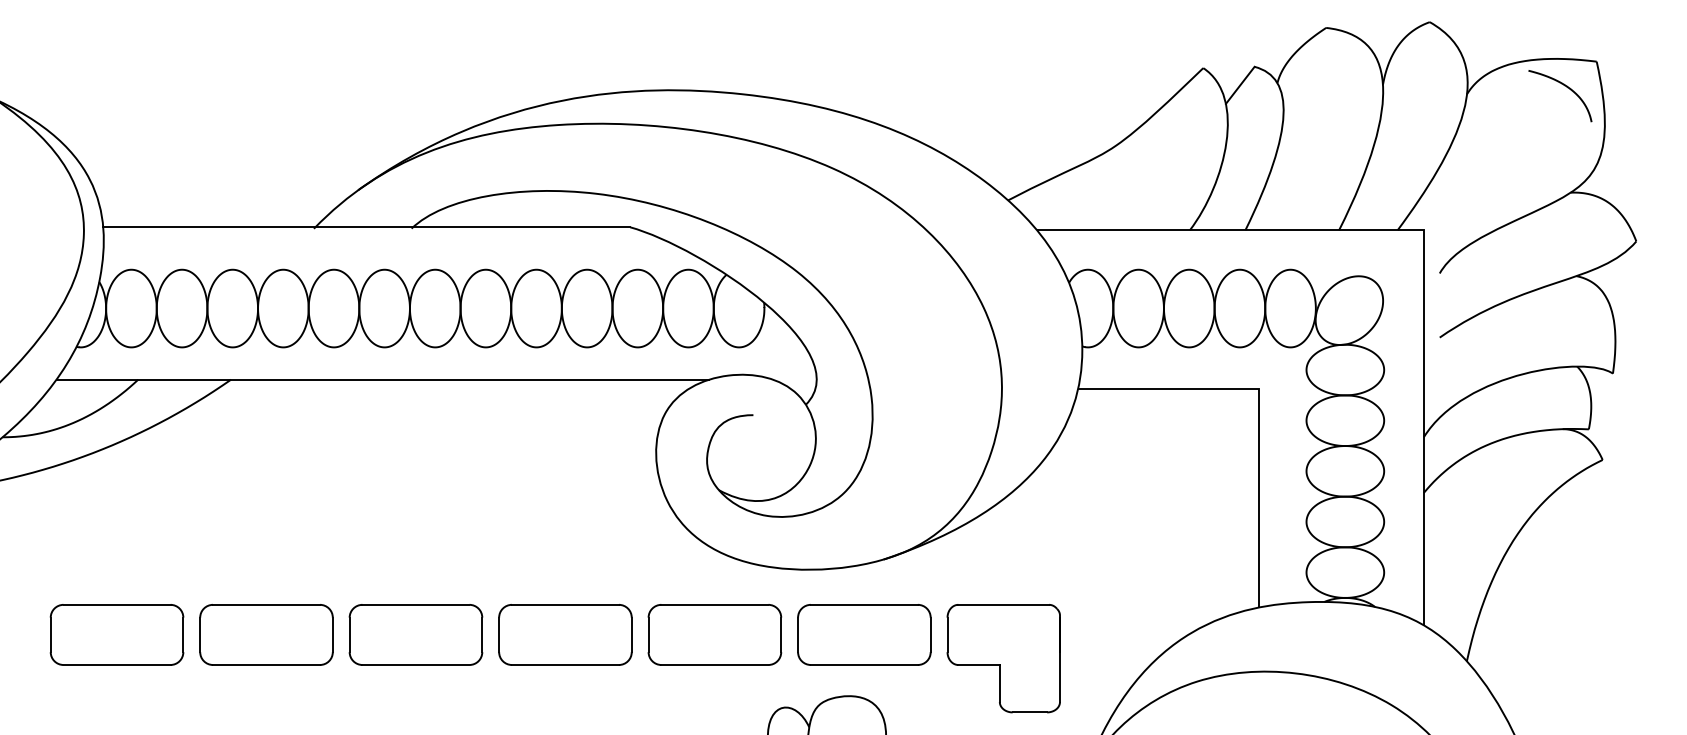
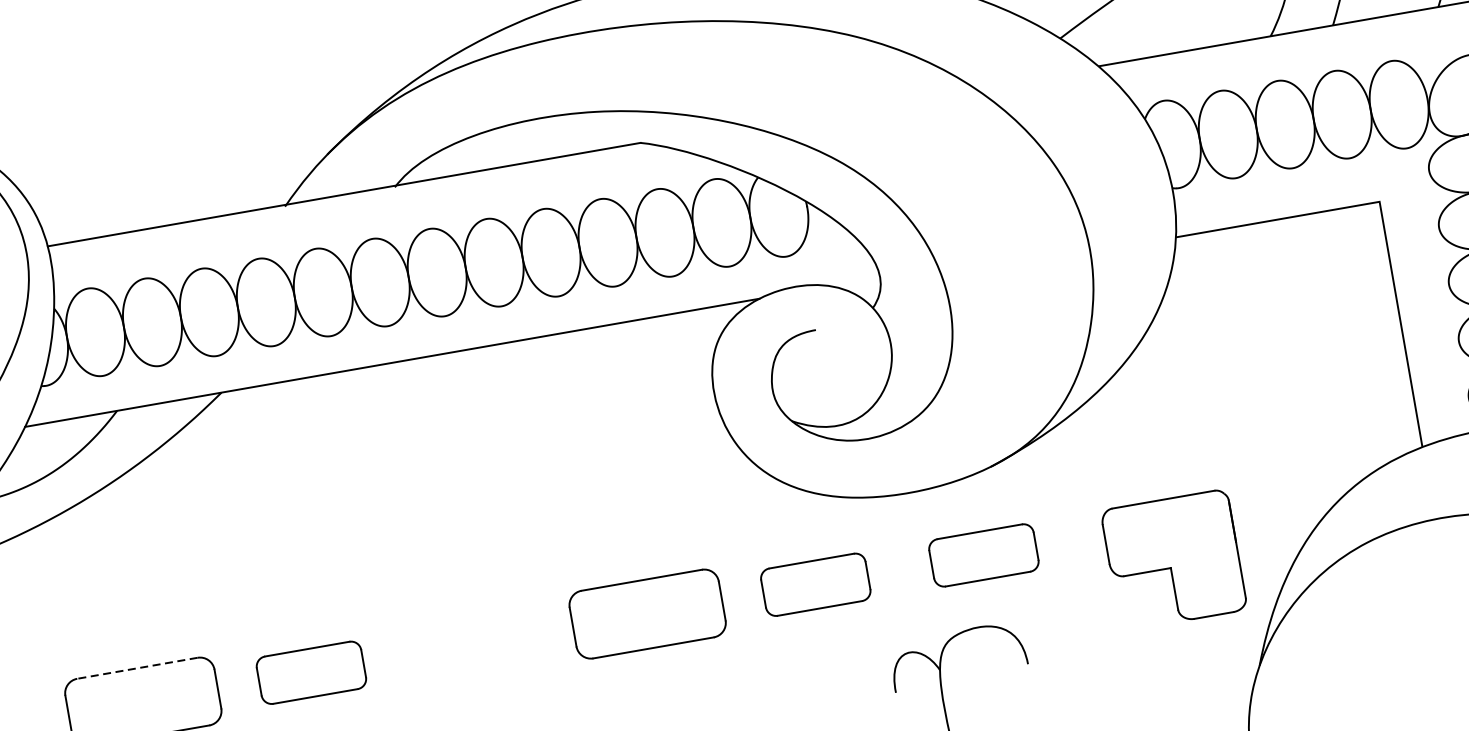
line: (116, 604) -> (136, 668), solid -> dashed
part: (266, 634) -> (311, 672), size x0.7
part: (415, 634) -> (478, 643), removed
part: (714, 634) -> (815, 584), size x0.7
part: (864, 634) -> (983, 554), size x0.7
part: (1003, 658) -> (1173, 560), moved

